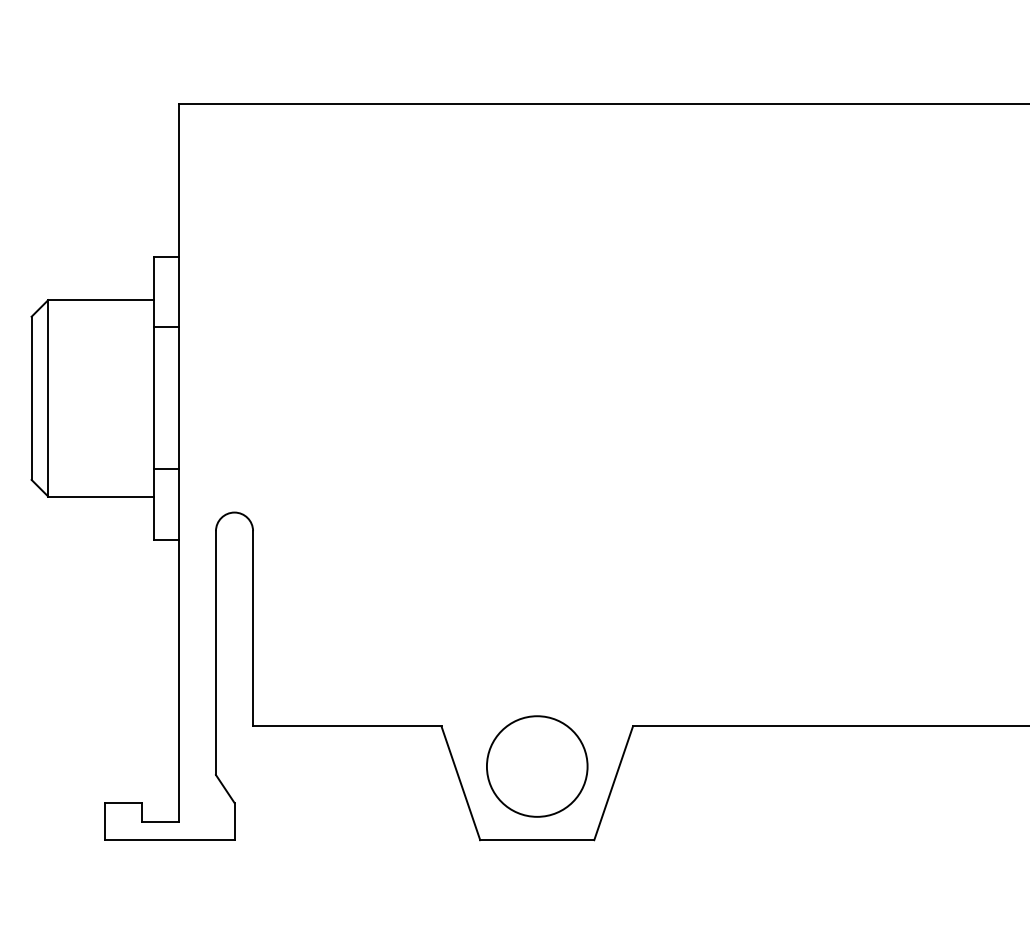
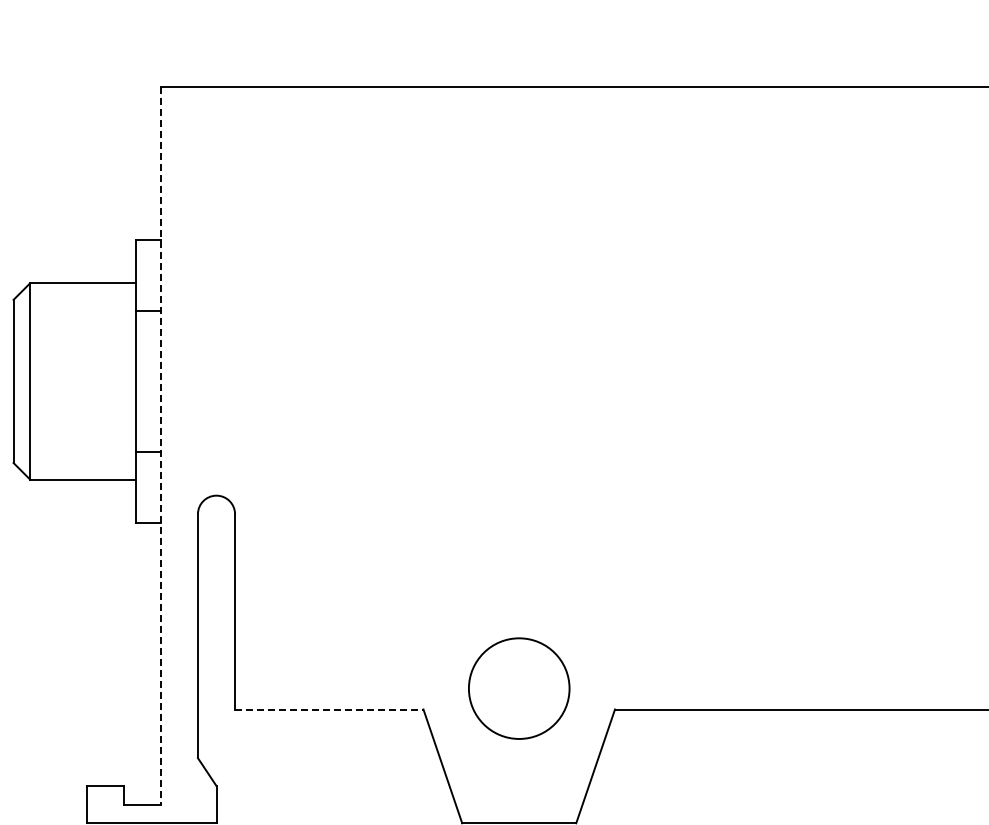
line: (178, 462) -> (160, 445), solid -> dashed
line: (347, 726) -> (329, 709), solid -> dashed
circle: (537, 766) -> (519, 688), moved

